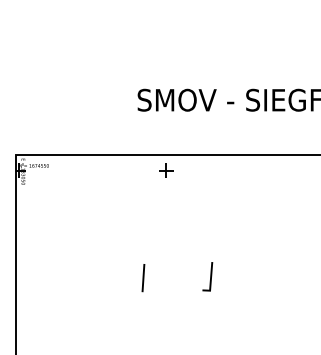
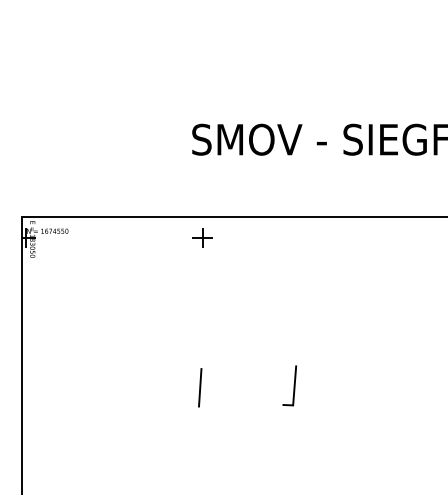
part: (166, 170) -> (203, 237), moved

